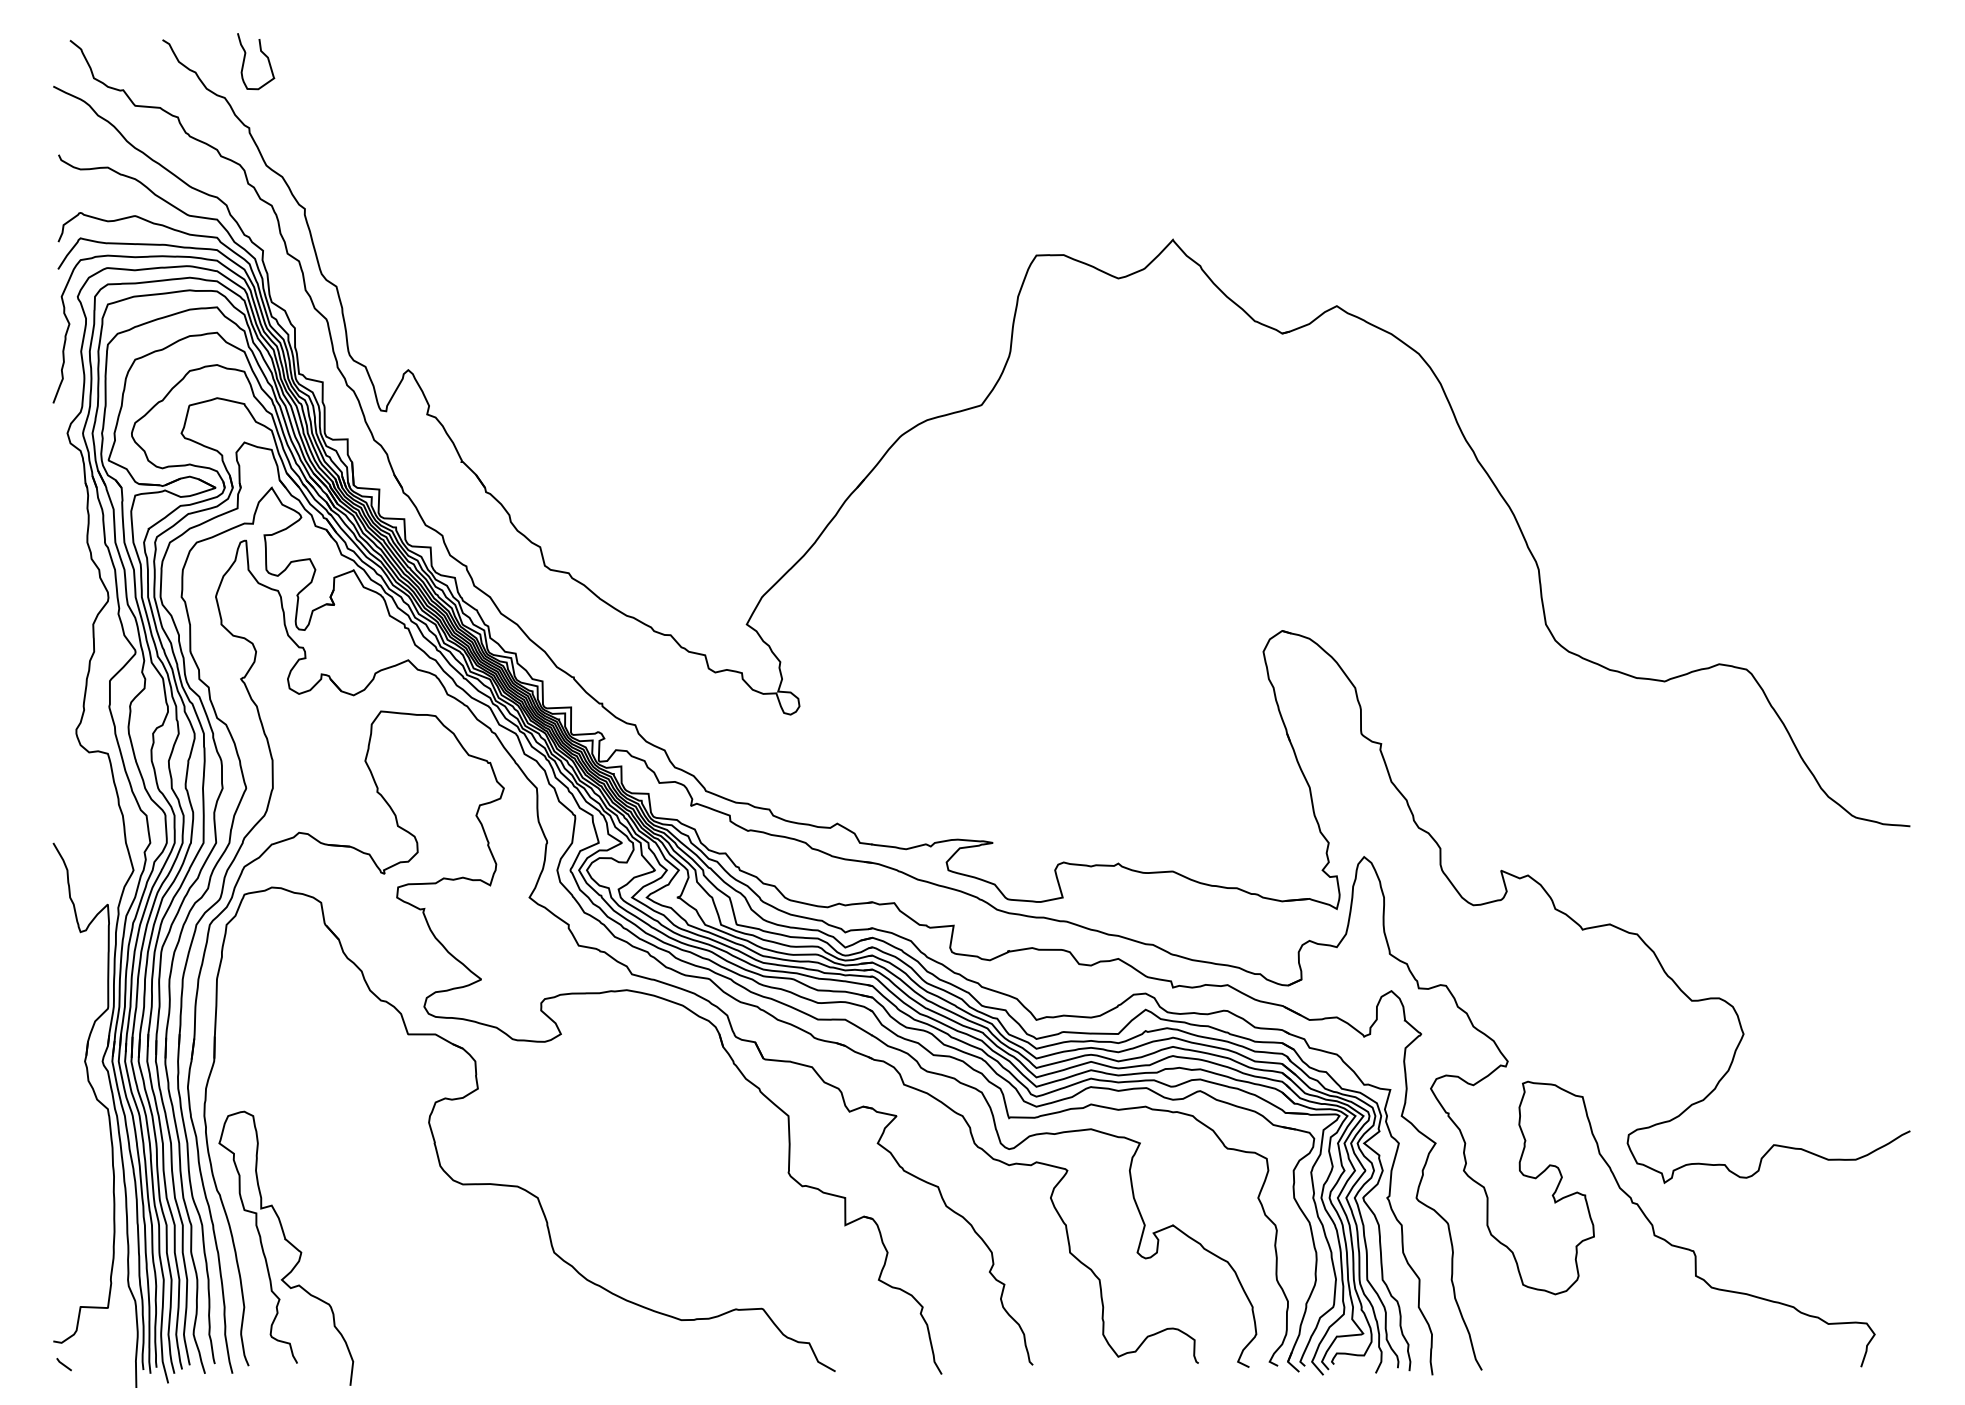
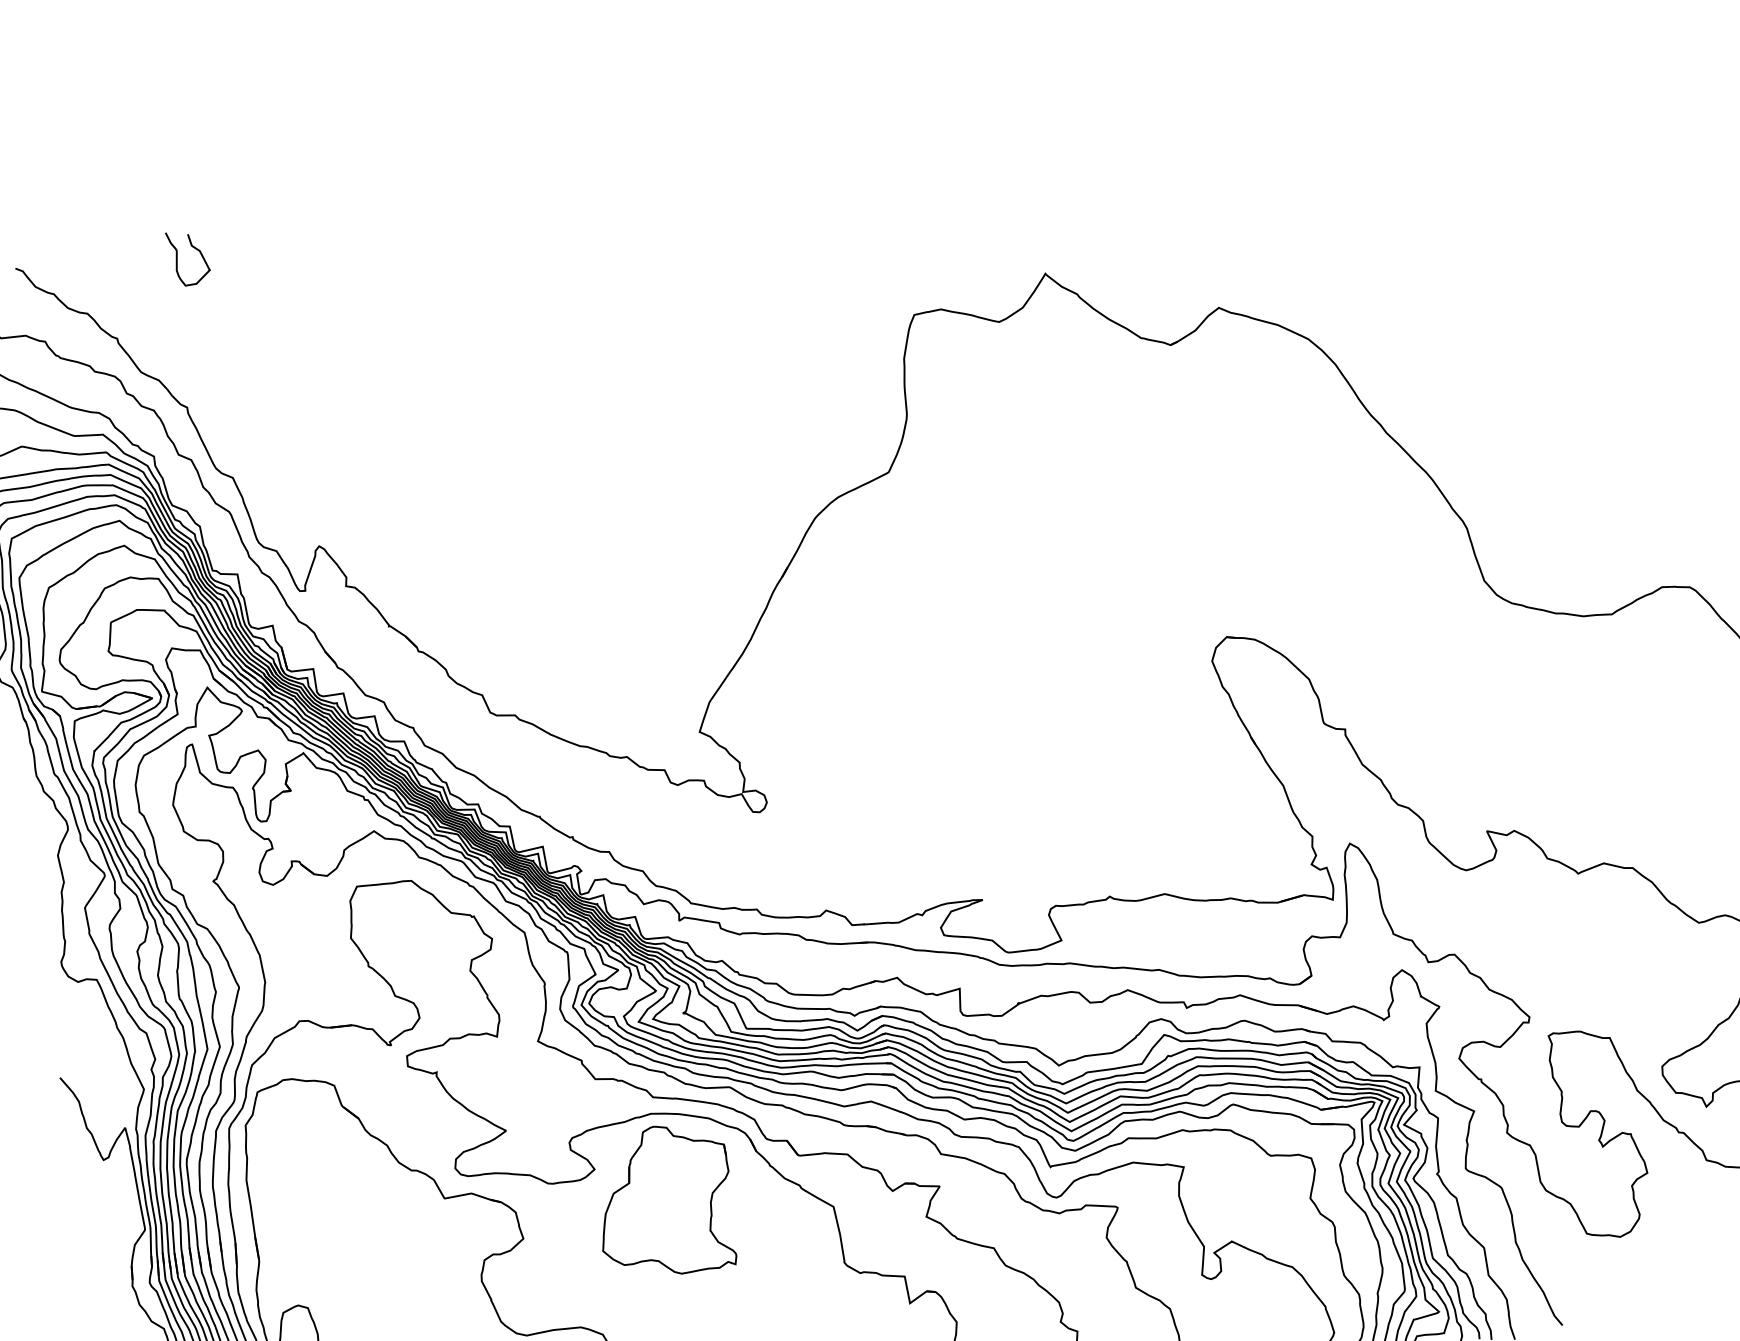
curve: (263, 54) -> (194, 248), moved
part: (623, 1078) -> (664, 1201), added

